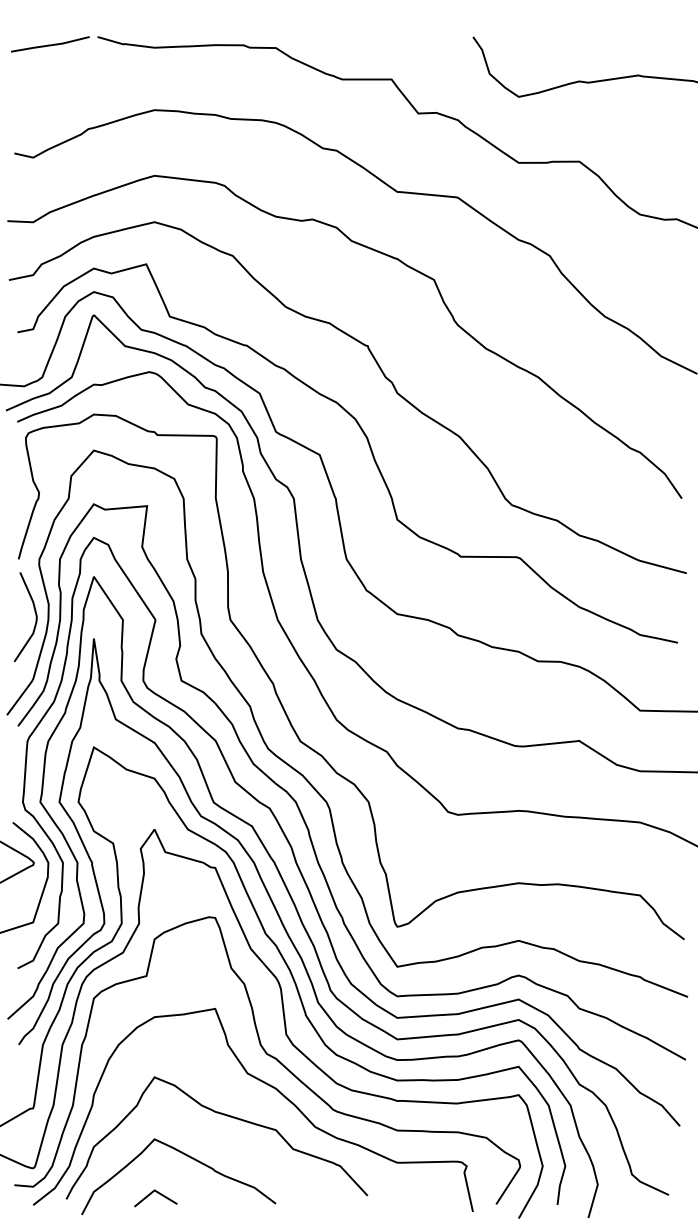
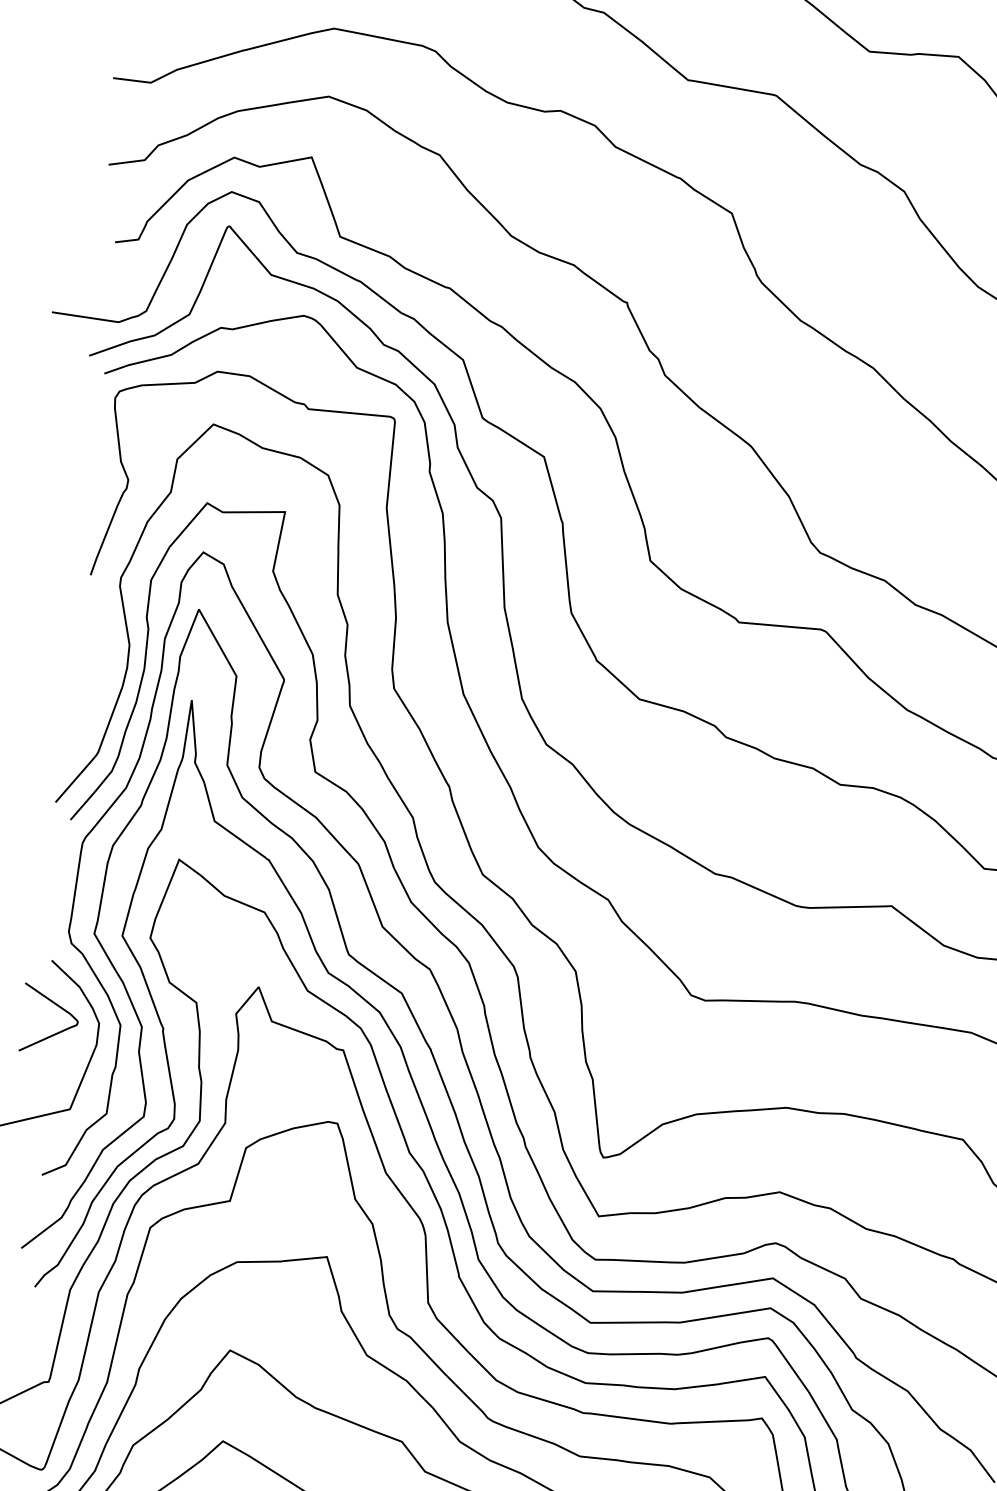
curve: (35, 617) -> (108, 662), removed

